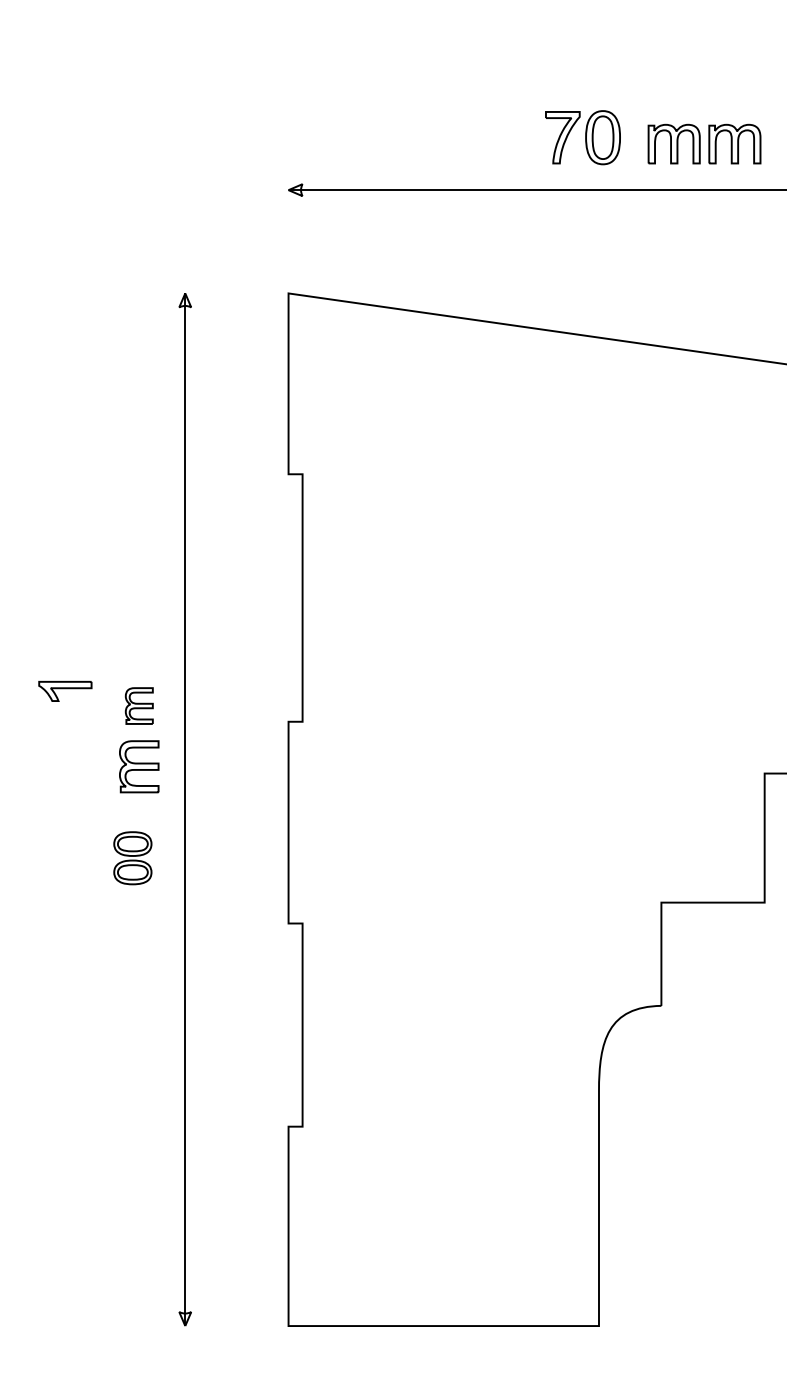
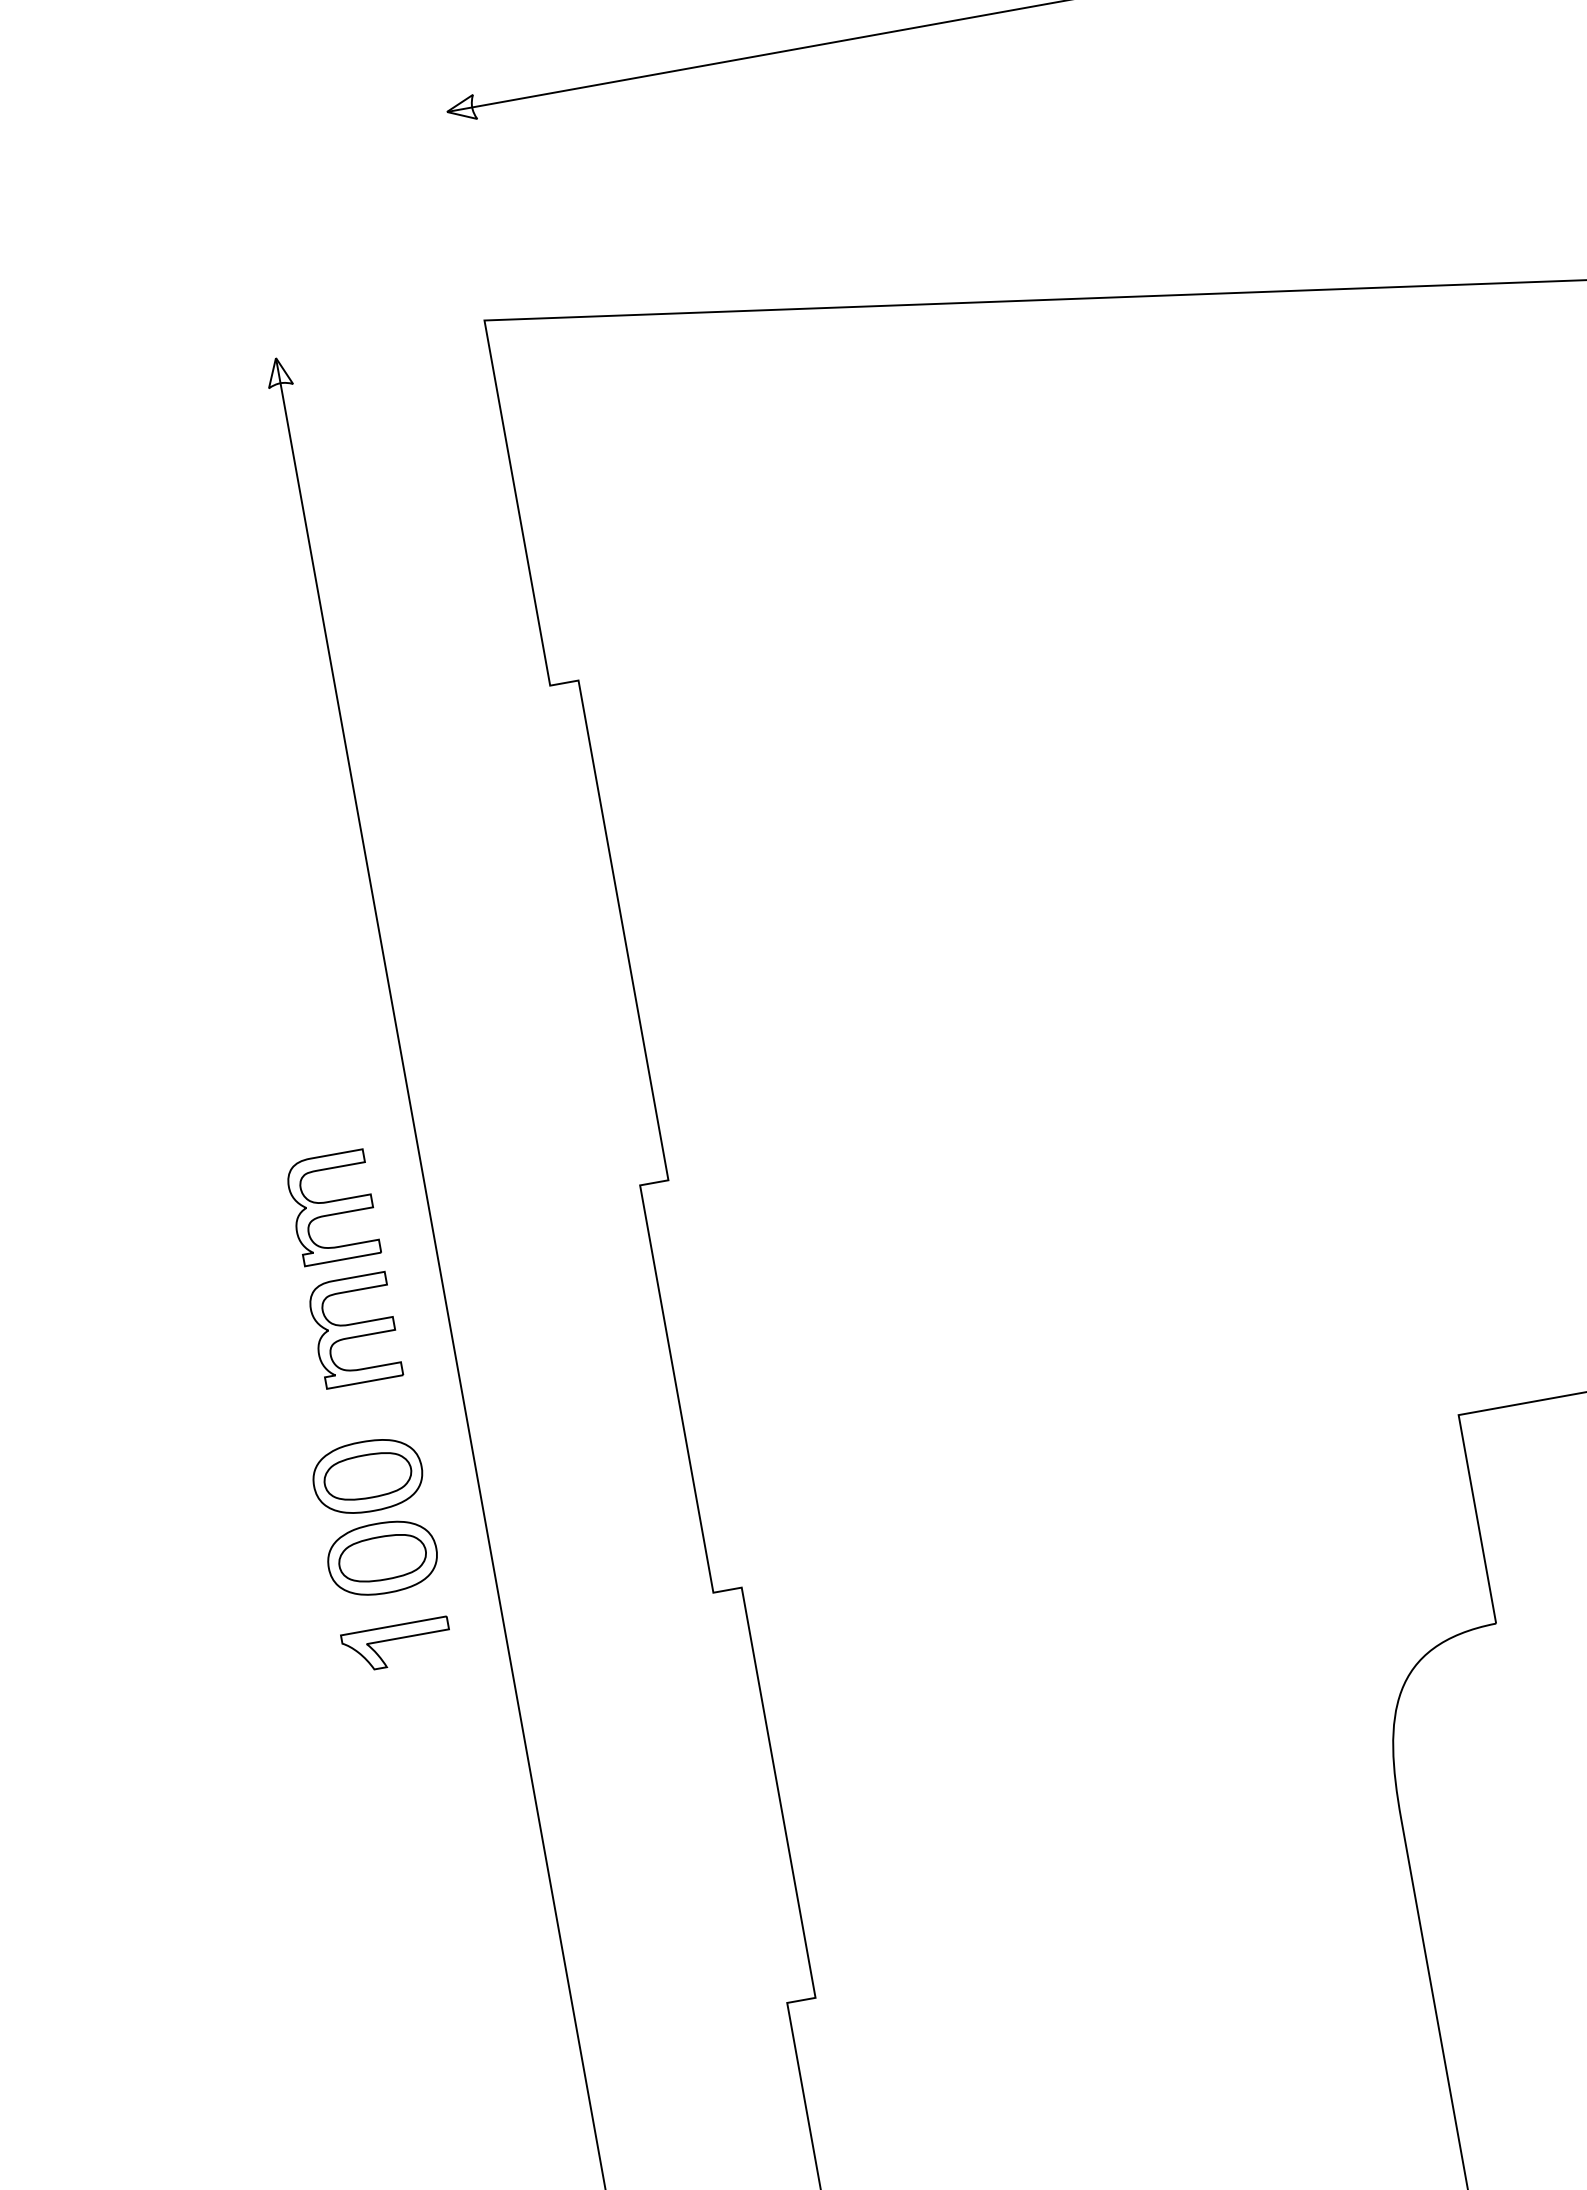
part: (65, 691) -> (397, 1645), moved
part: (139, 705) -> (333, 1206), size x1.43
part: (132, 858) -> (374, 1518), size x1.43

